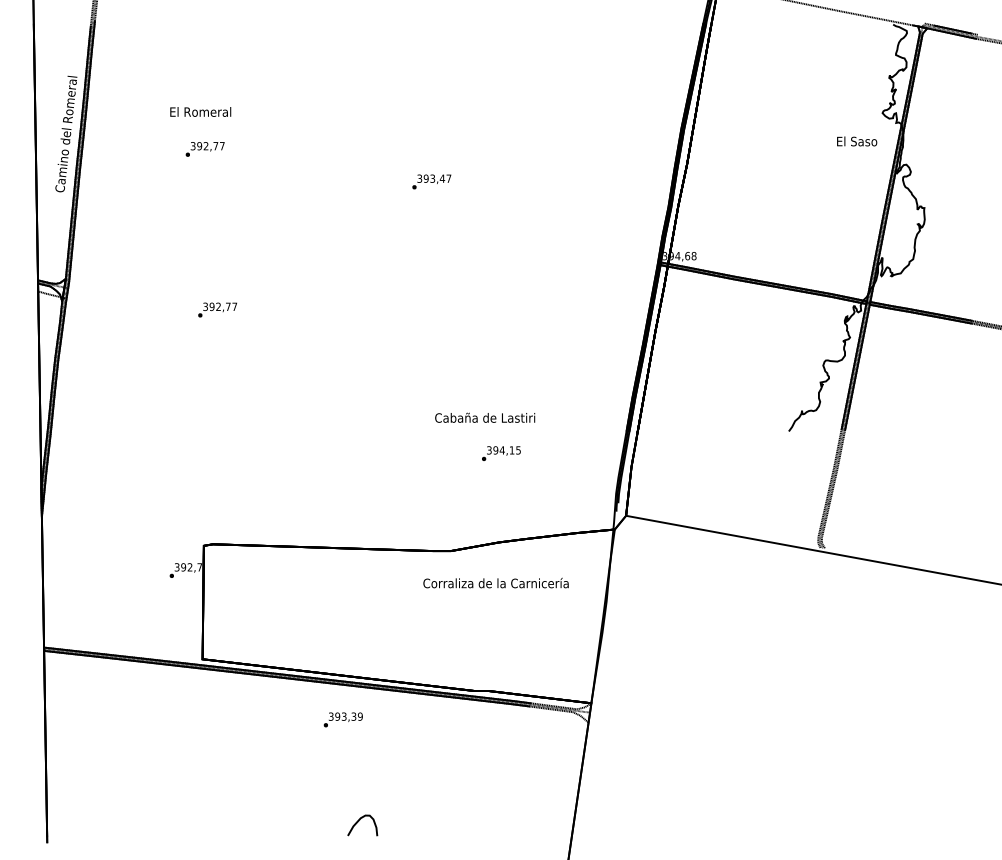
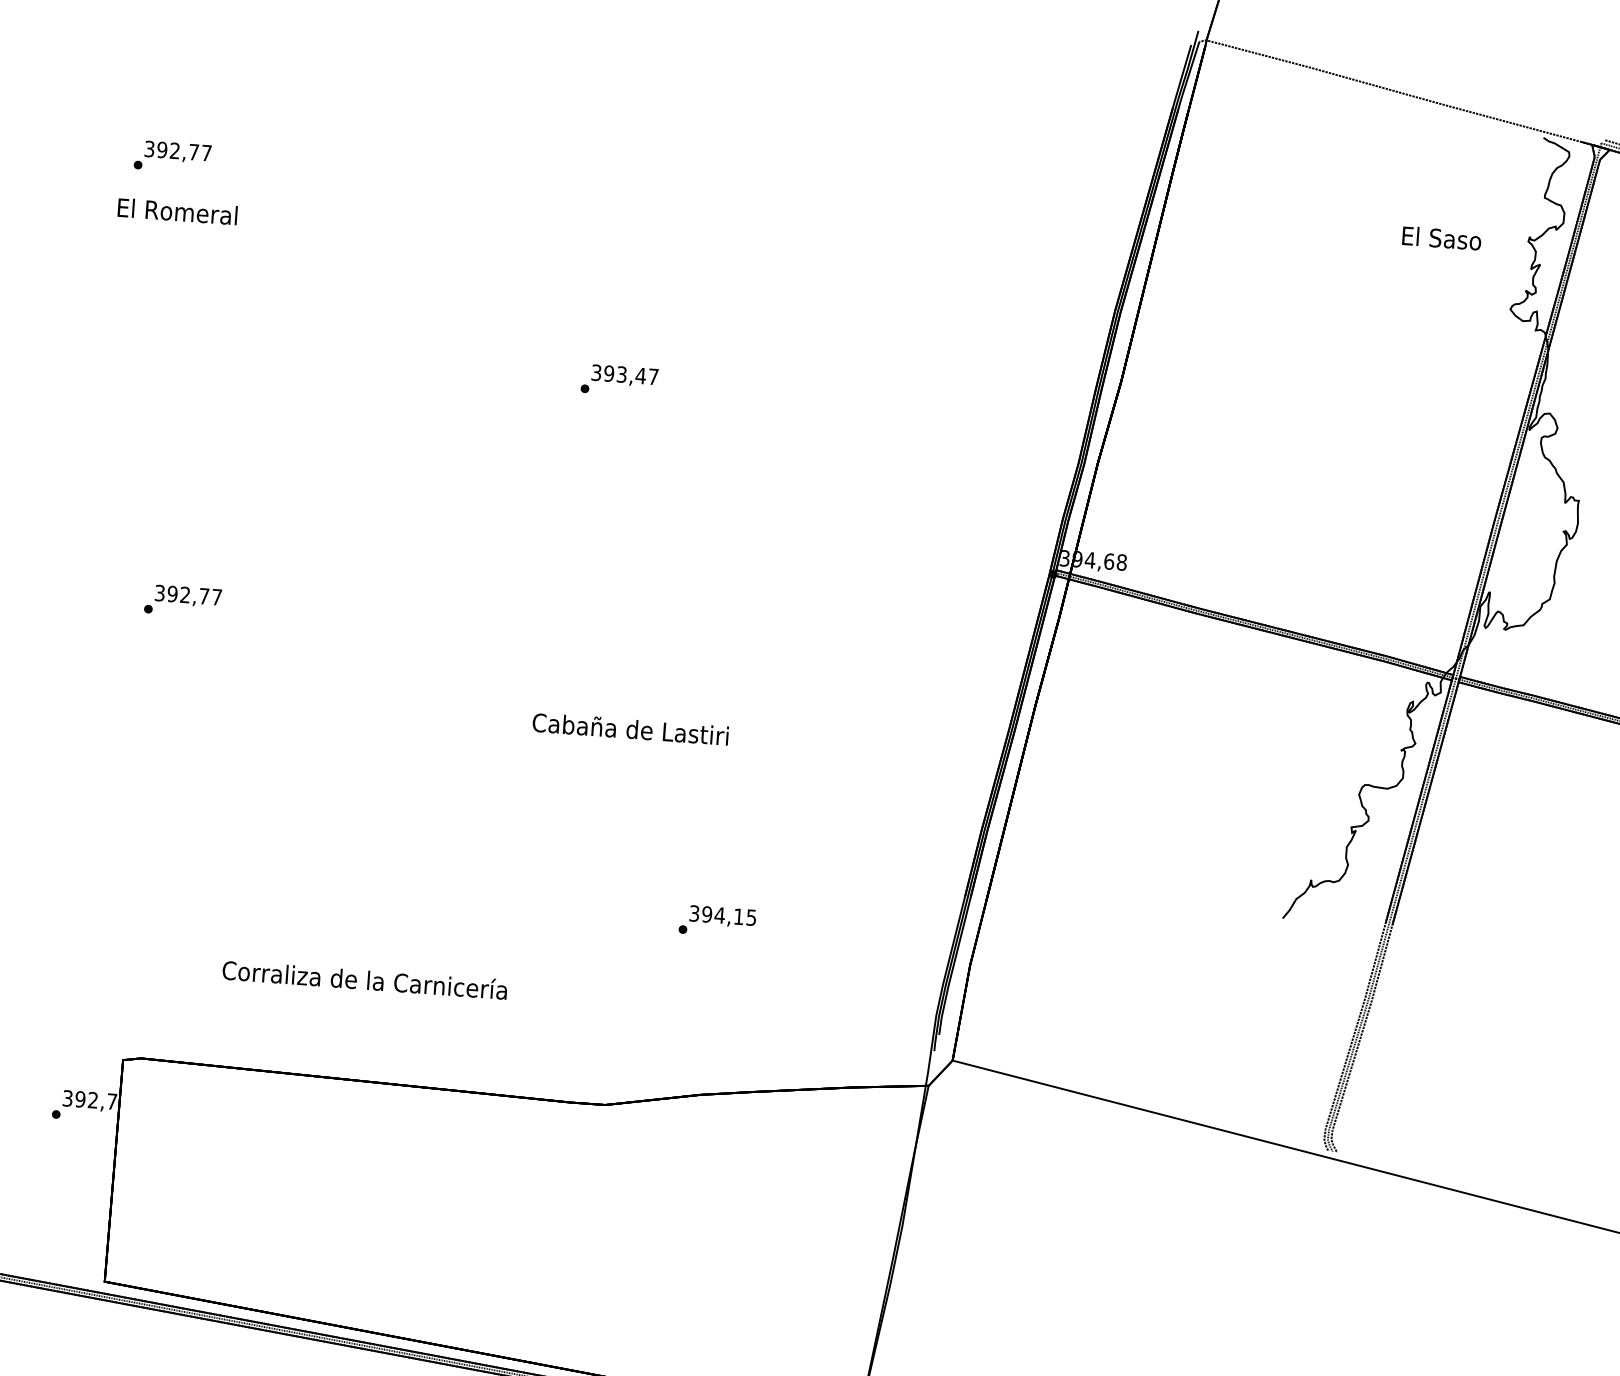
text: (857, 141) -> (1442, 238), moved
text: (204, 149) -> (171, 157), moved
text: (485, 417) -> (631, 728), moved
text: (495, 582) -> (363, 978), moved

